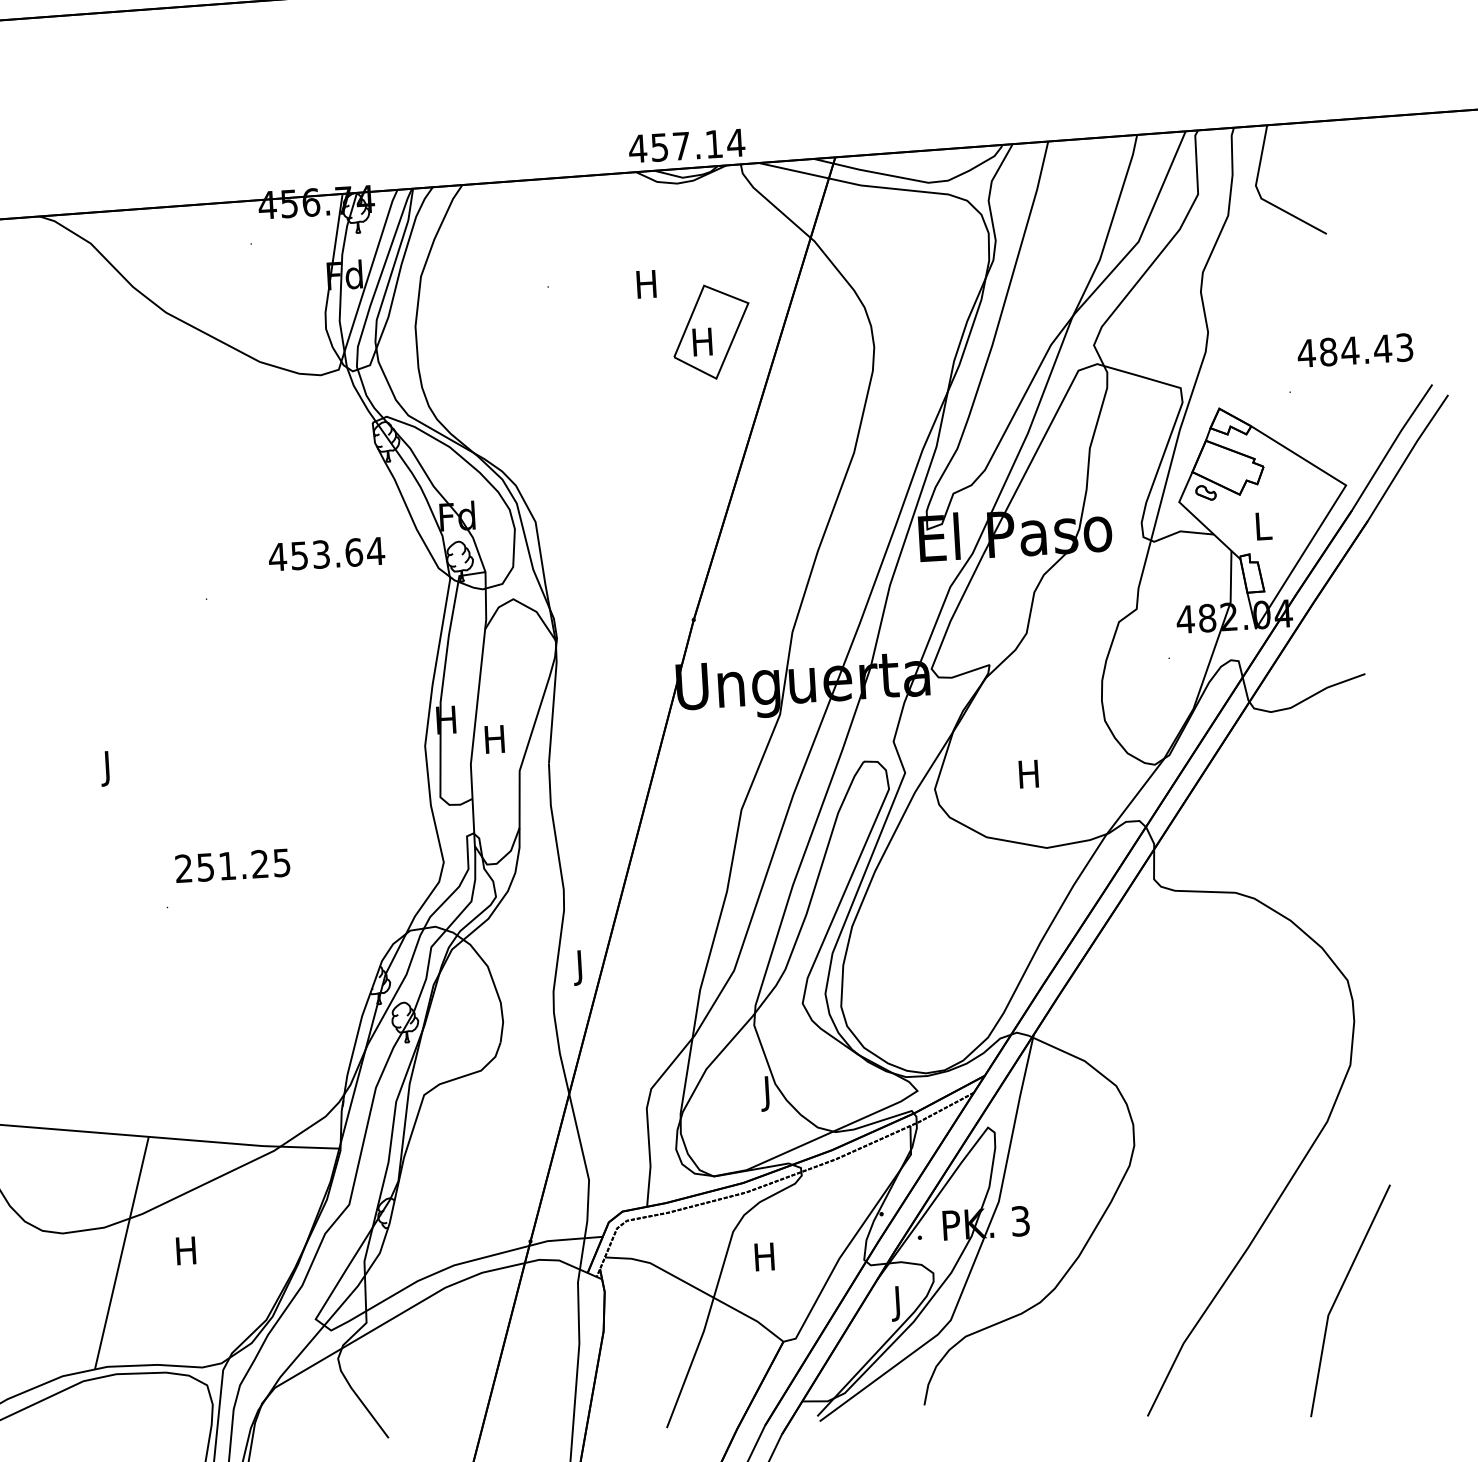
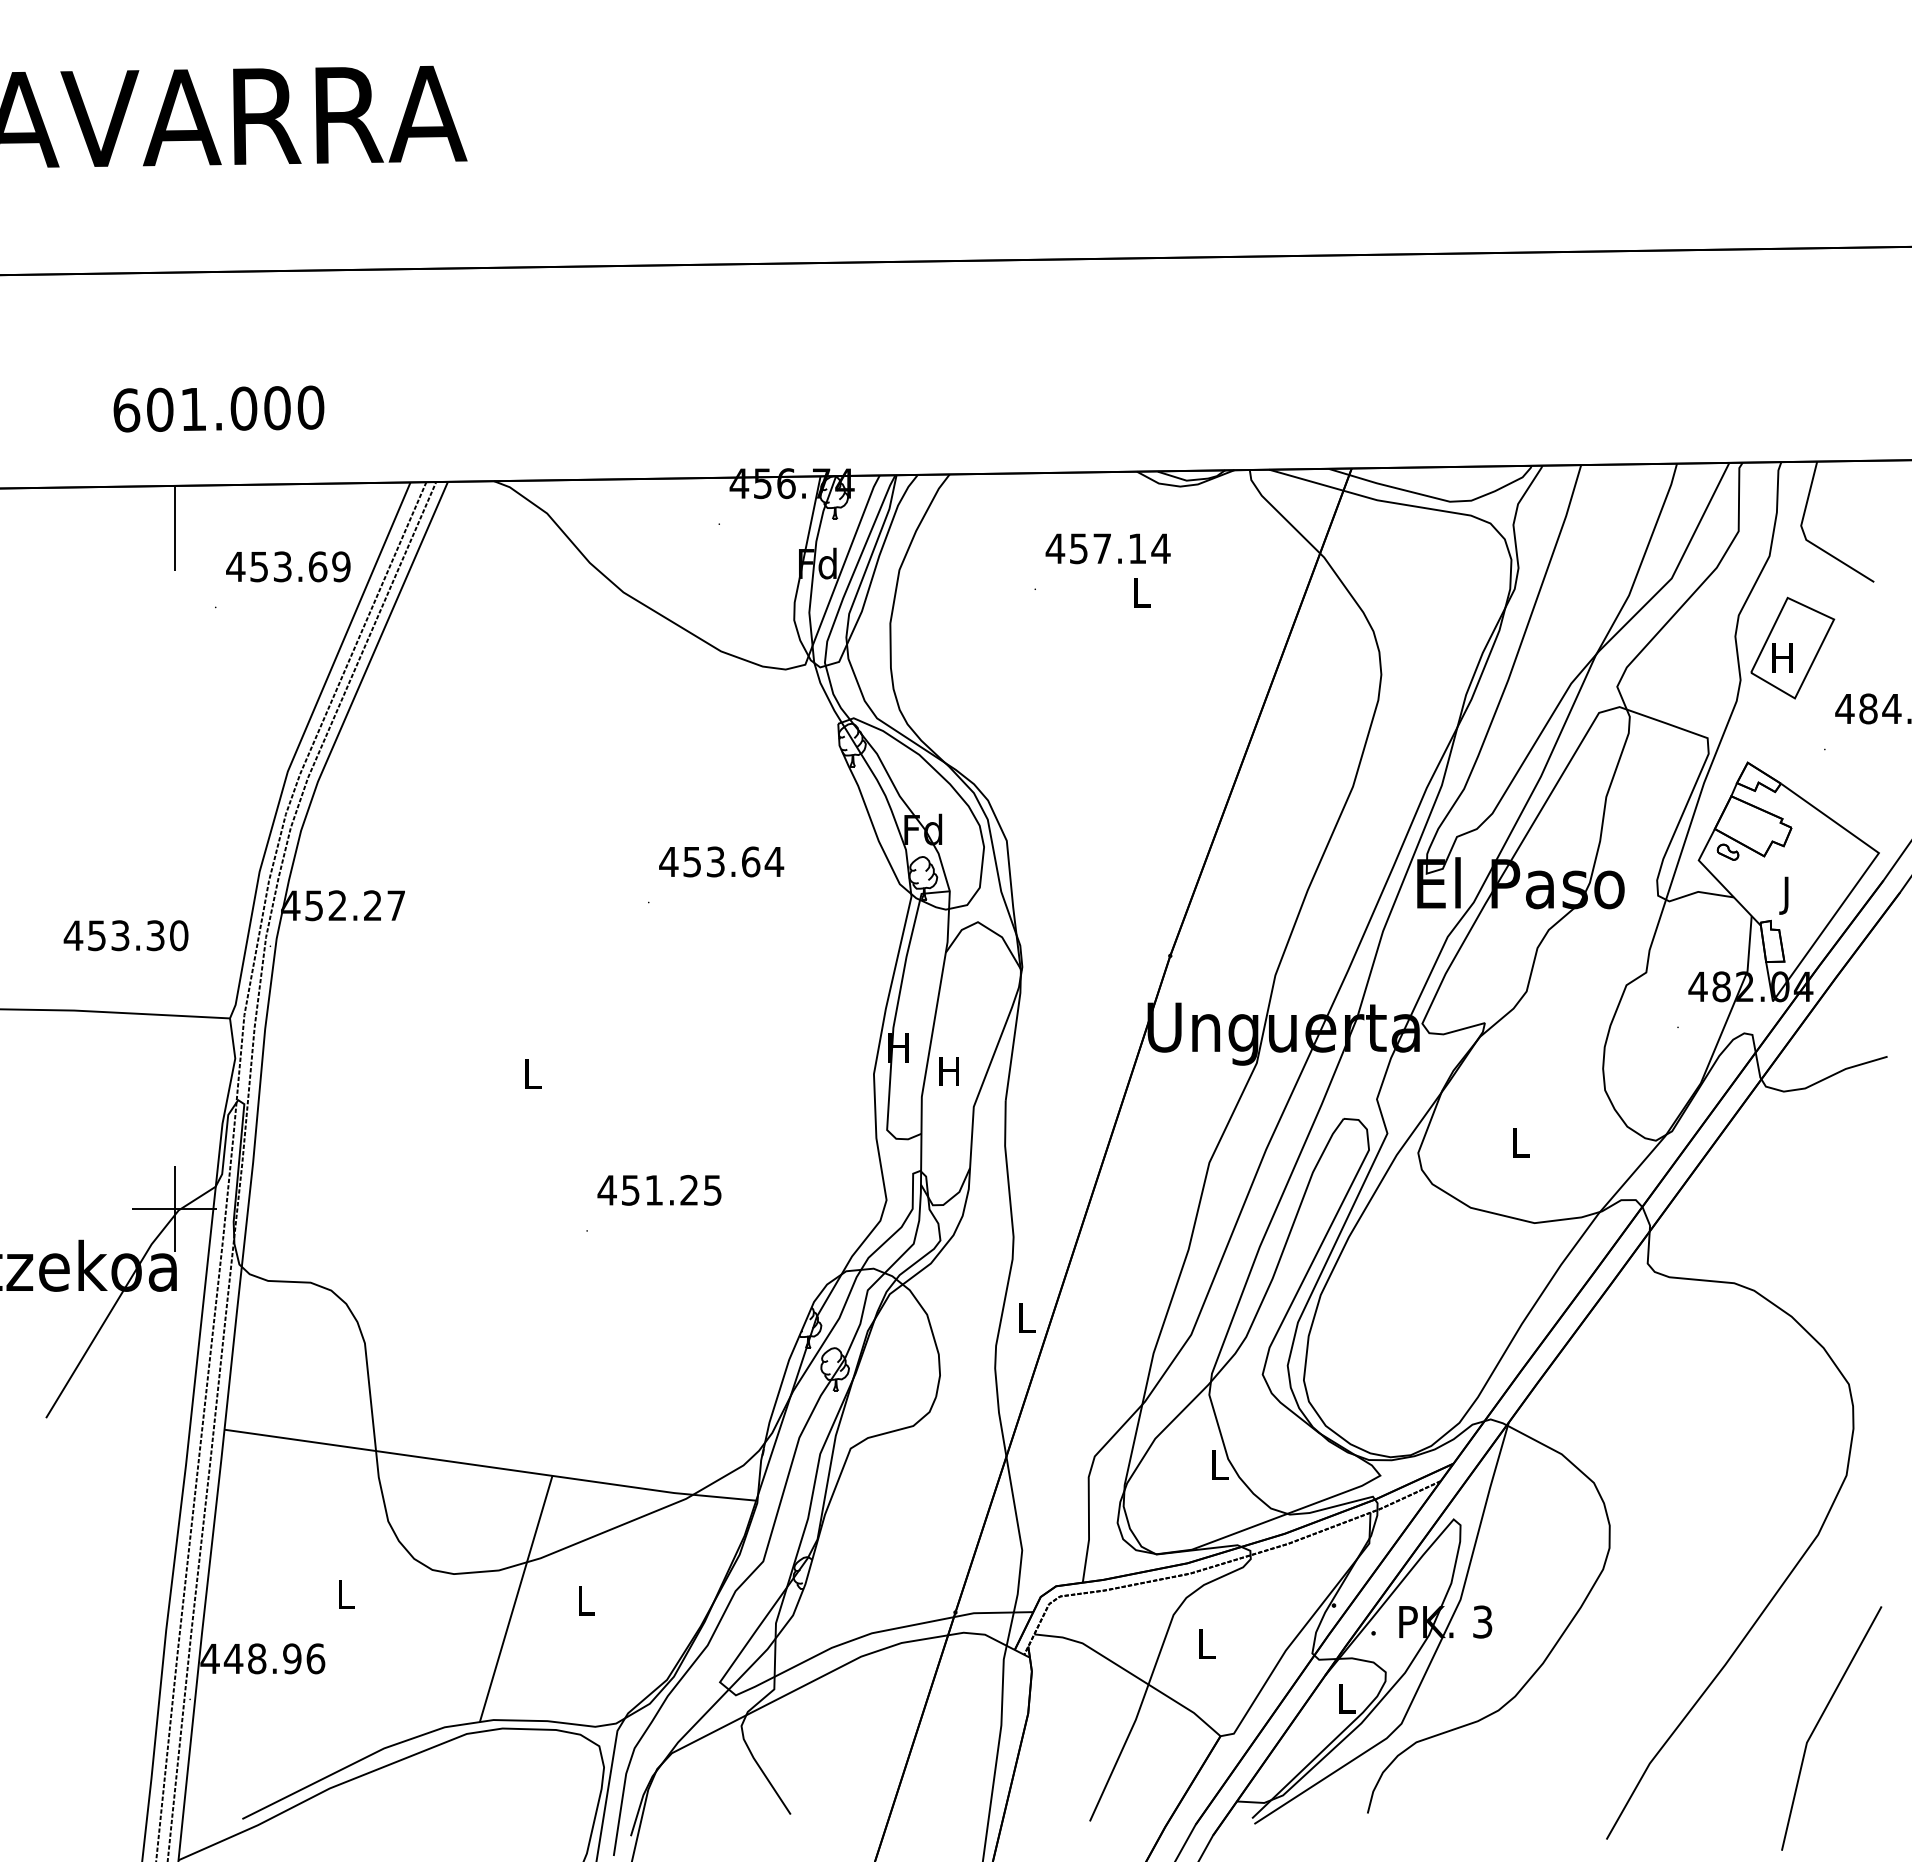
text: (686, 145) -> (1107, 548), moved
text: (646, 284) -> (1140, 592), H -> L
part: (711, 331) -> (1792, 647), moved
text: (1263, 529) -> (1787, 895), L -> J
text: (326, 553) -> (721, 861), moved
text: (108, 768) -> (532, 1078), J -> L
text: (1028, 773) -> (1519, 1142), H -> L
text: (183, 868) -> (606, 1190), 251.25 -> 451.25
text: (580, 968) -> (1026, 1322), J -> L
text: (767, 1094) -> (1219, 1469), J -> L
text: (186, 1250) -> (585, 1600), H -> L
text: (764, 1256) -> (1205, 1643), H -> L
text: (898, 1303) -> (1346, 1702), J -> L

